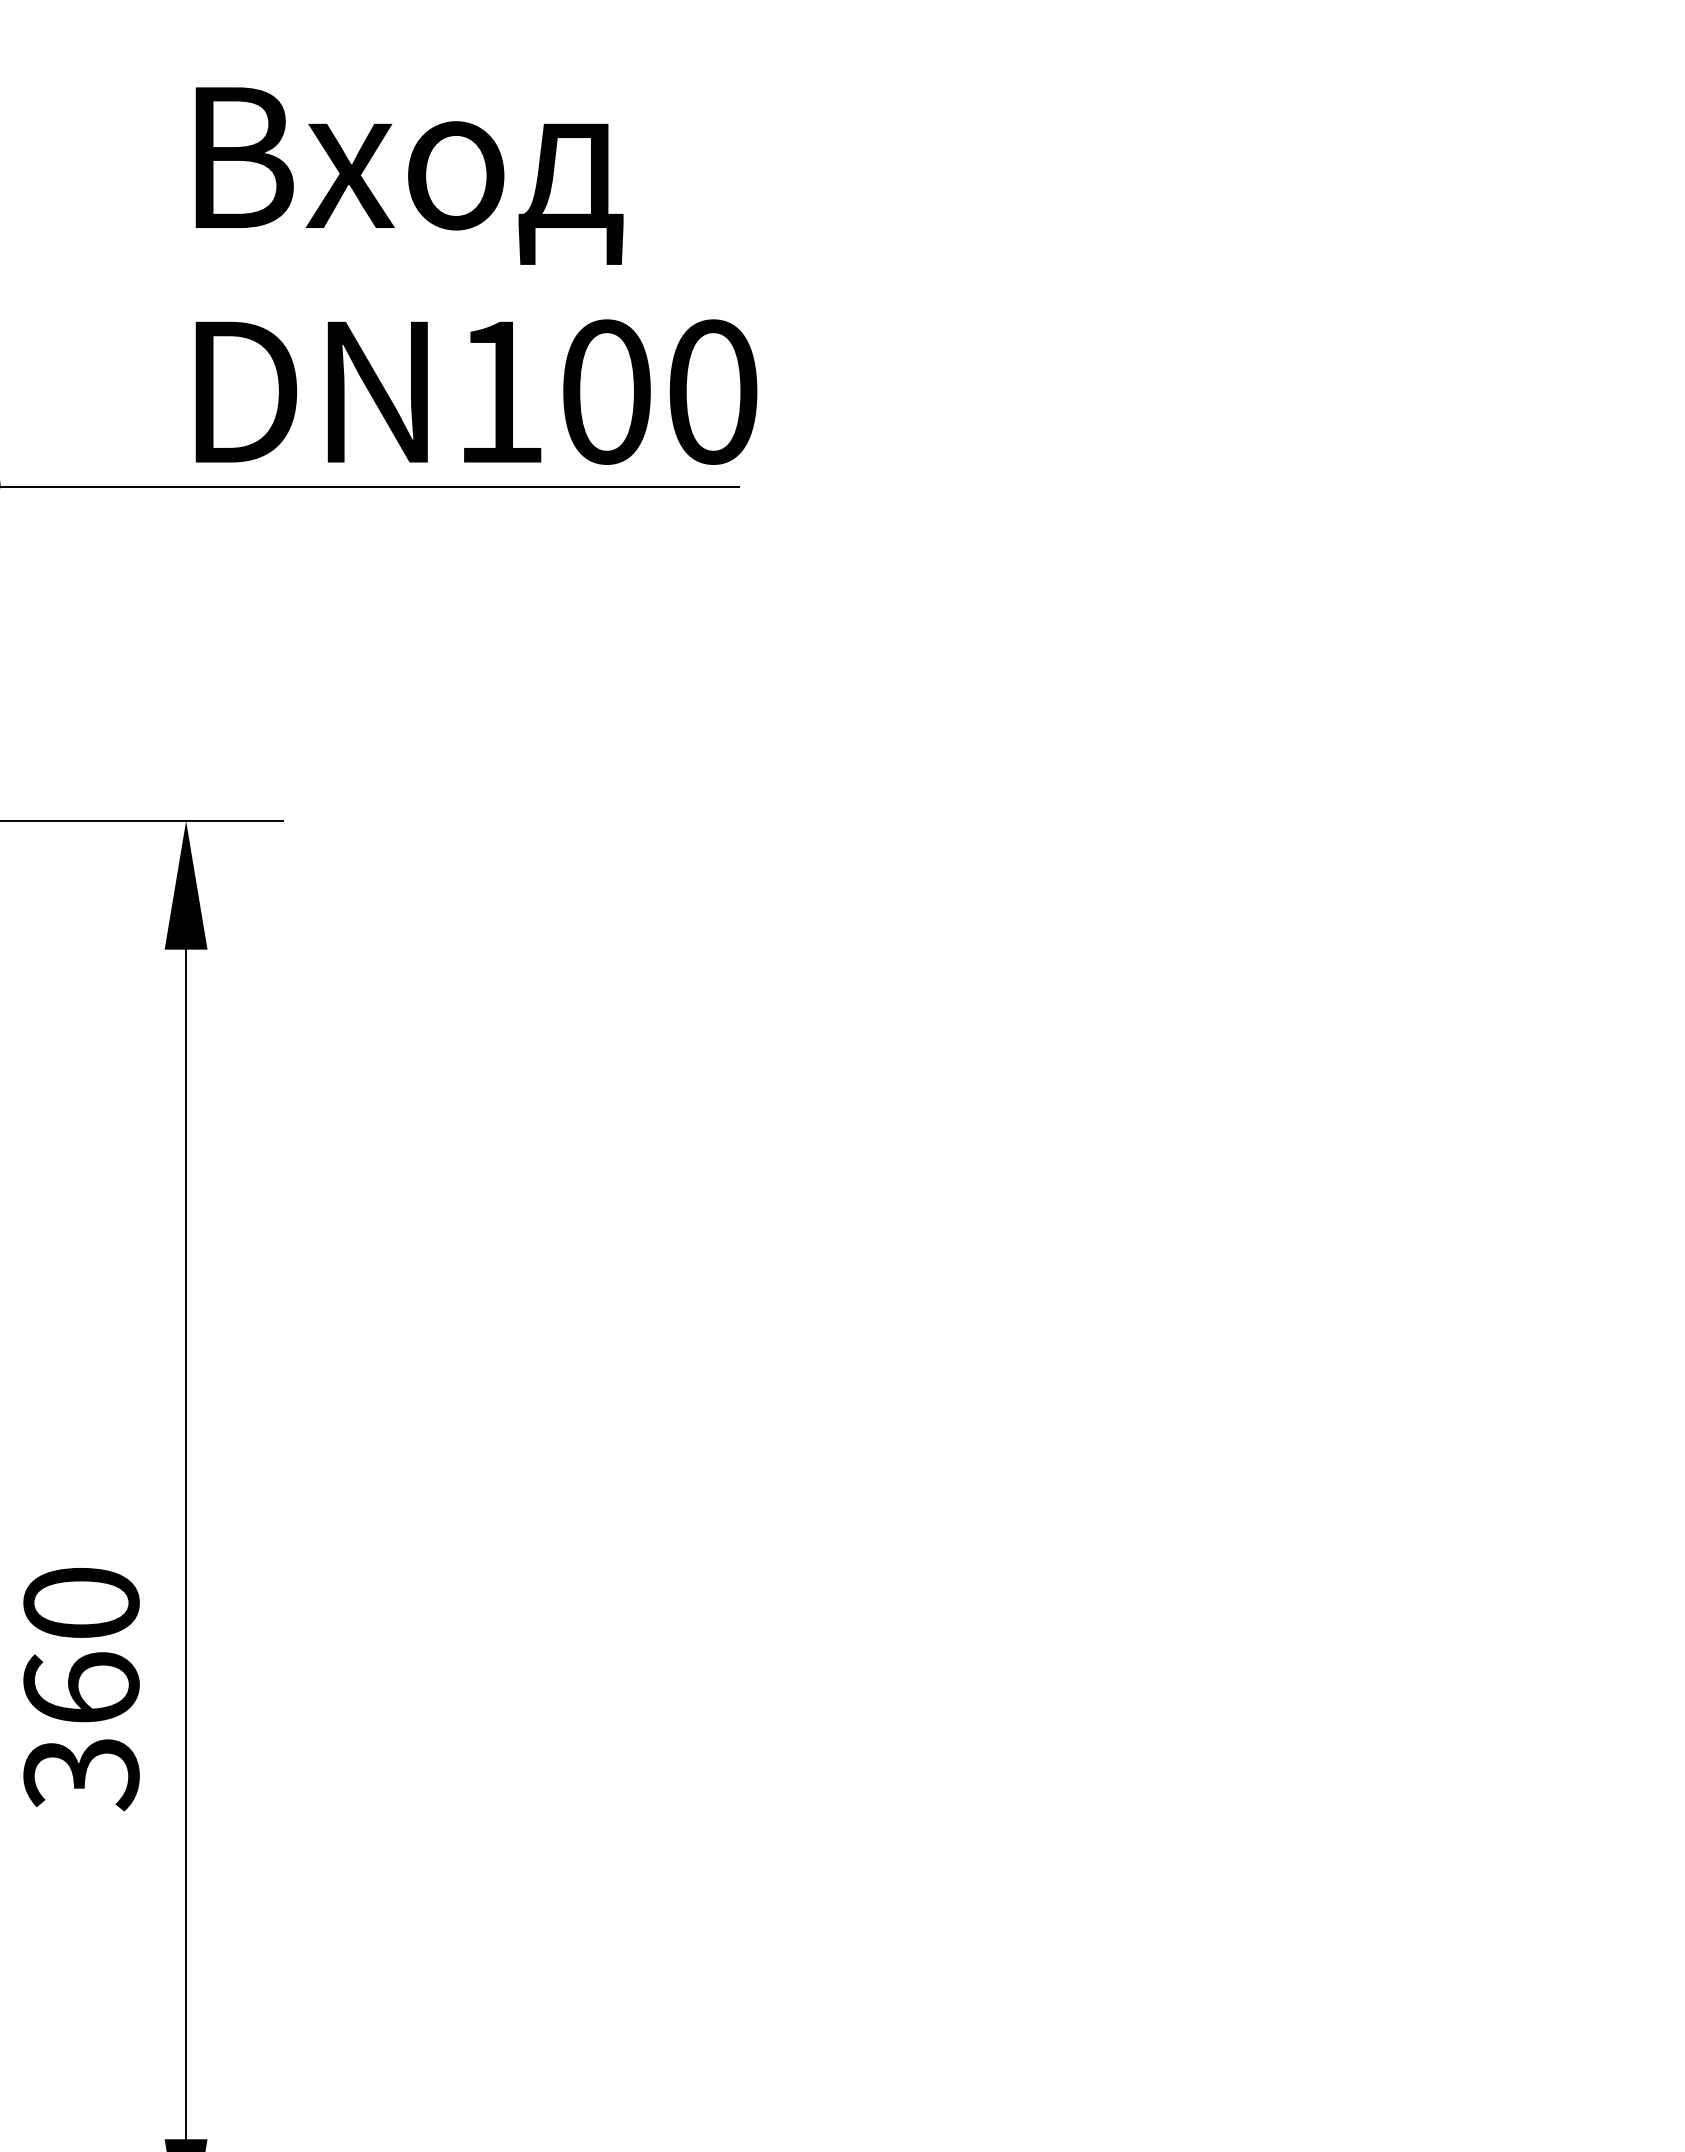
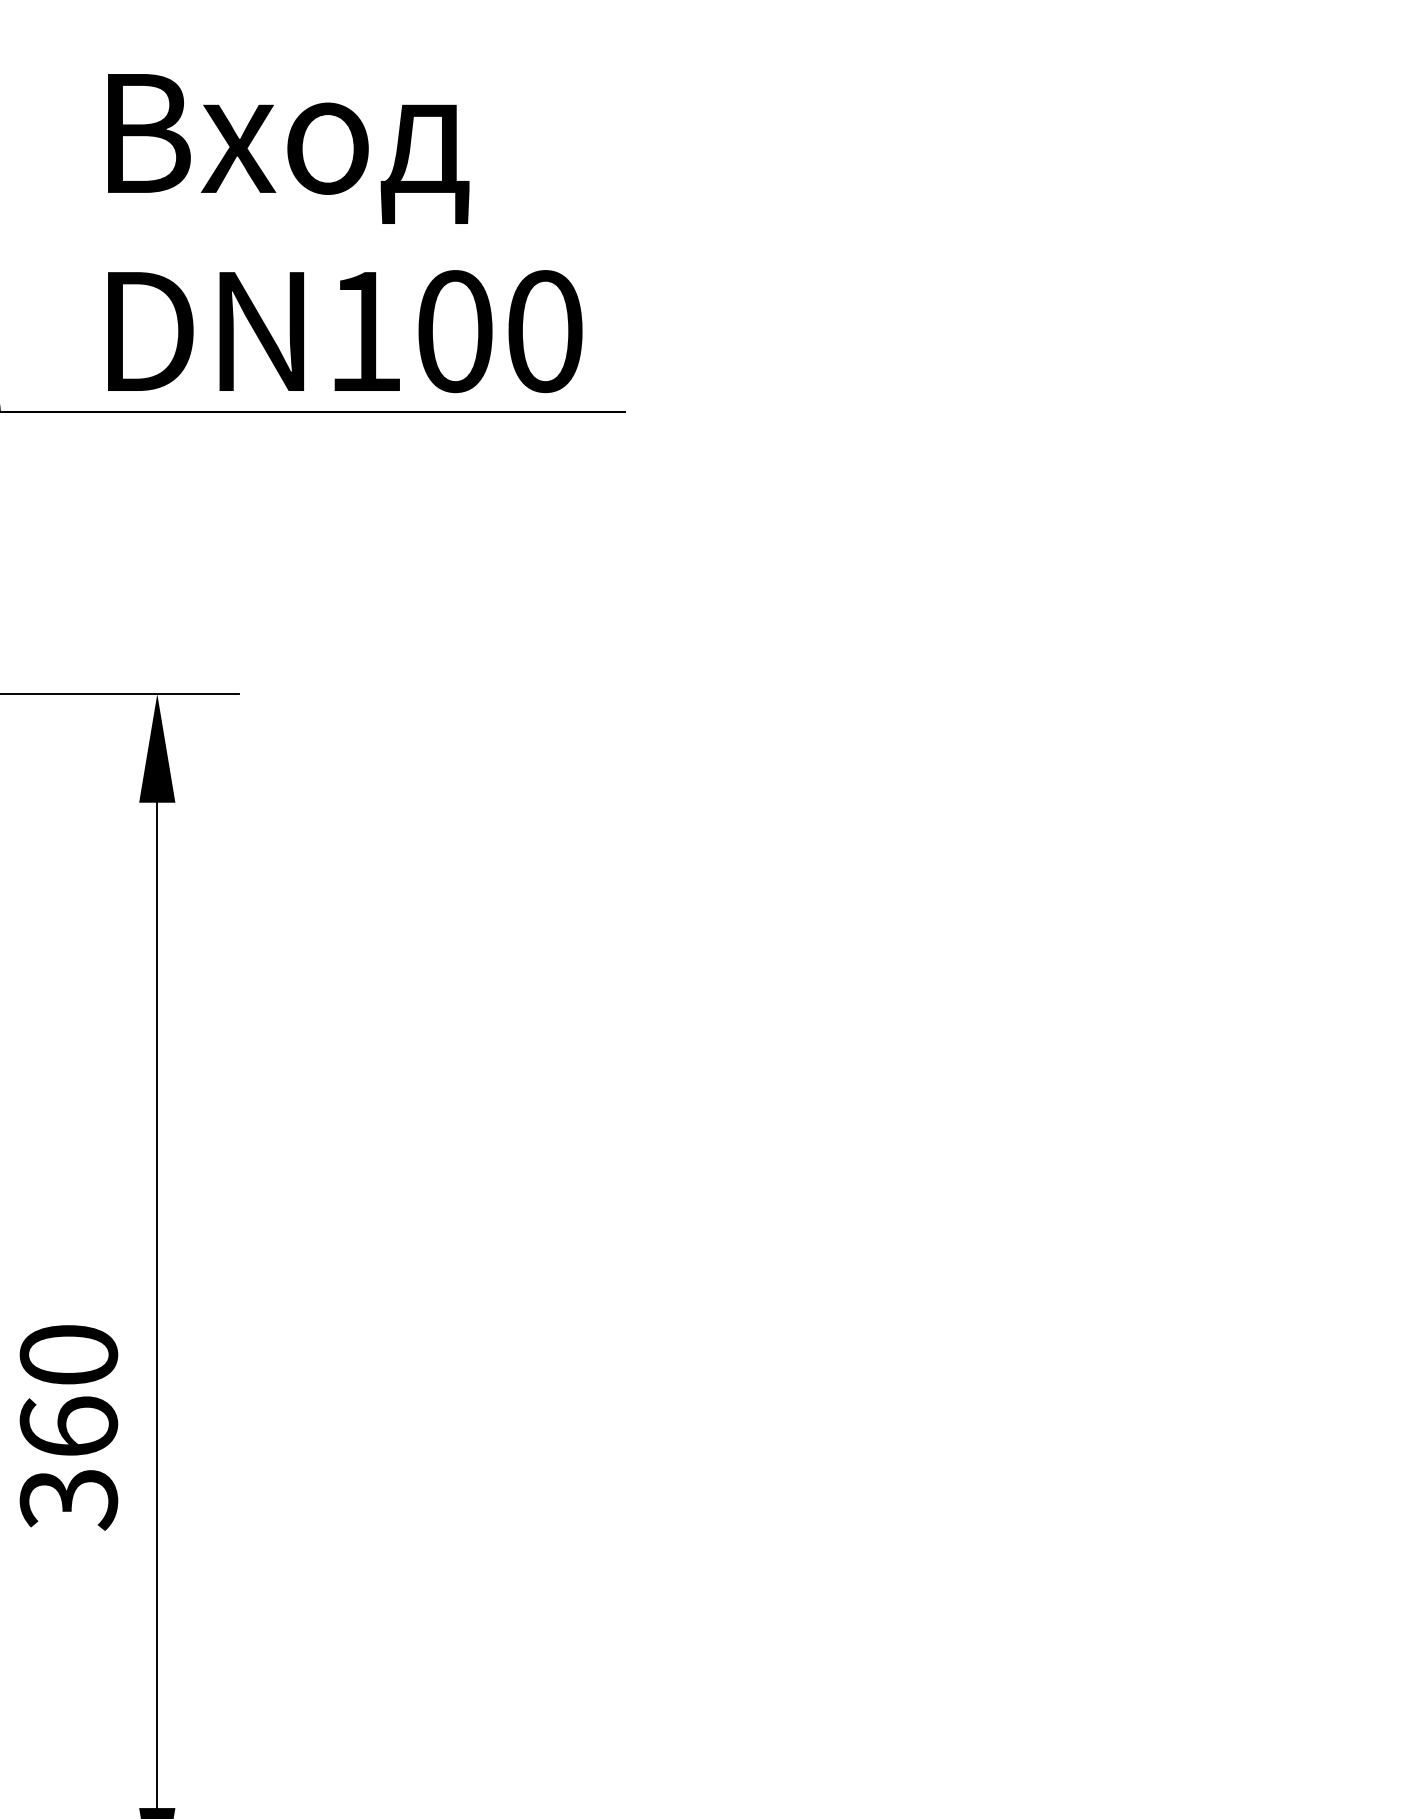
text: (476, 275) -> (345, 232), moved

